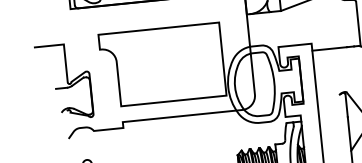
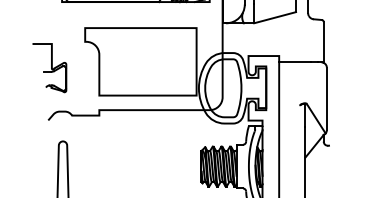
part: (64, 81) -> (49, 67), size x0.7

